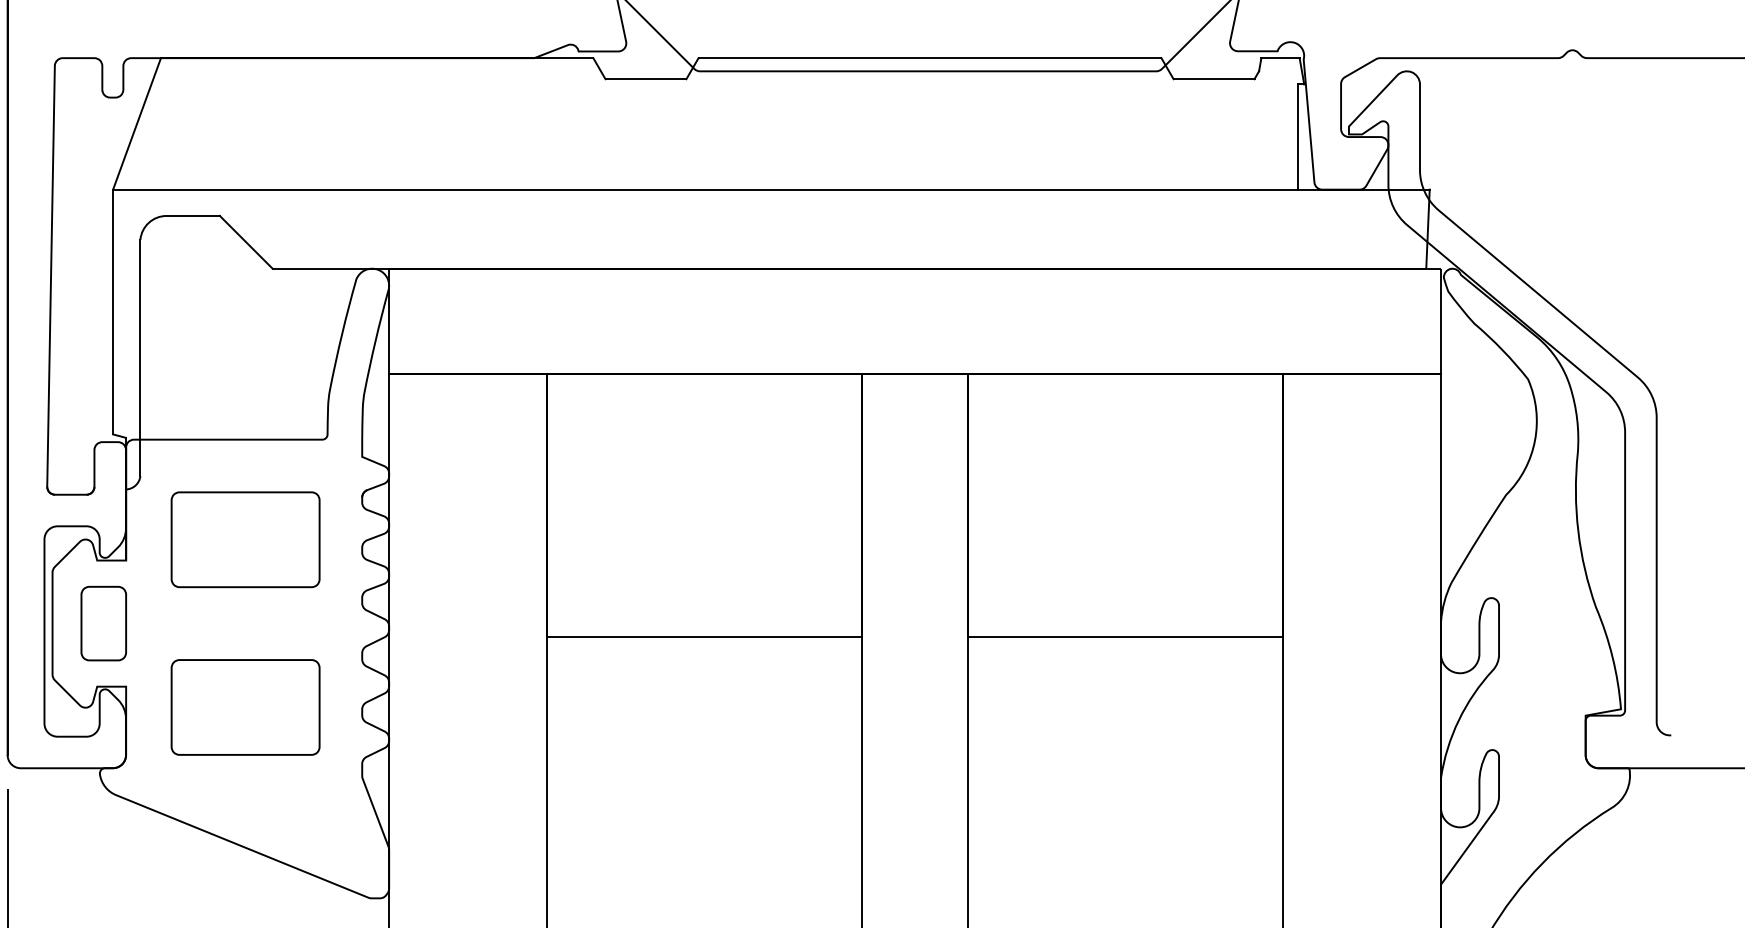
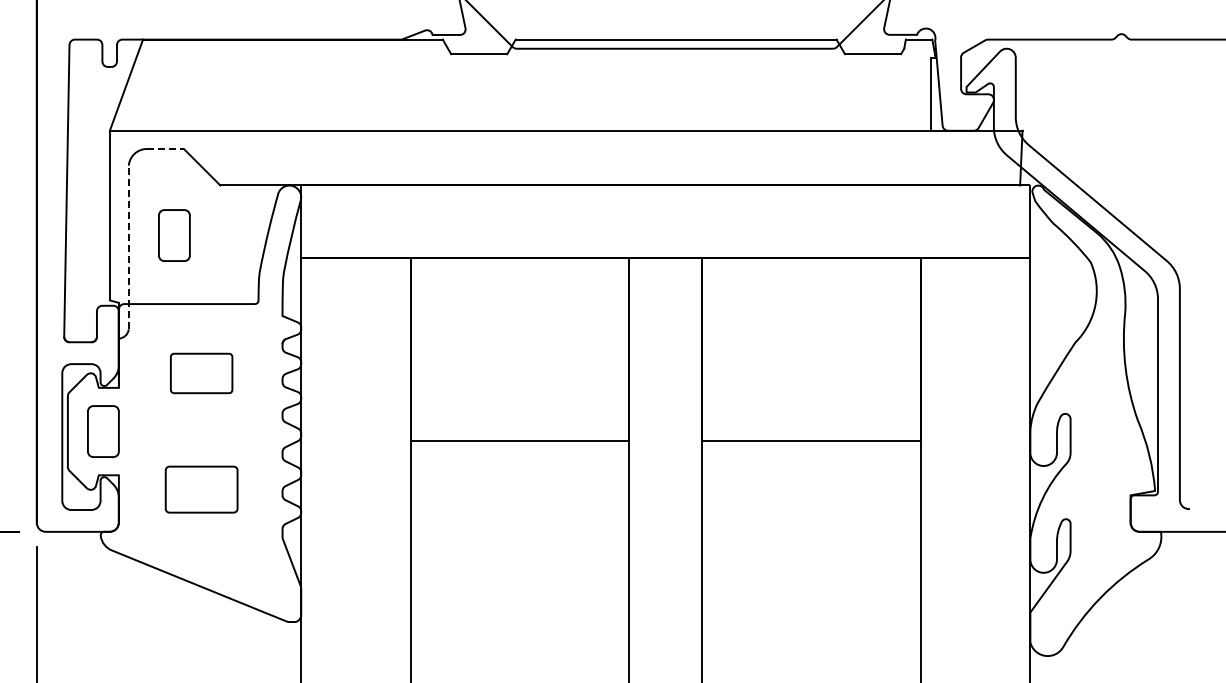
line: (193, 216) -> (165, 149), solid -> dashed
part: (206, 340) -> (174, 235), added
line: (139, 358) -> (128, 247), solid -> dashed
part: (245, 539) -> (201, 373), size x0.6
part: (245, 707) -> (201, 489), size x0.7

